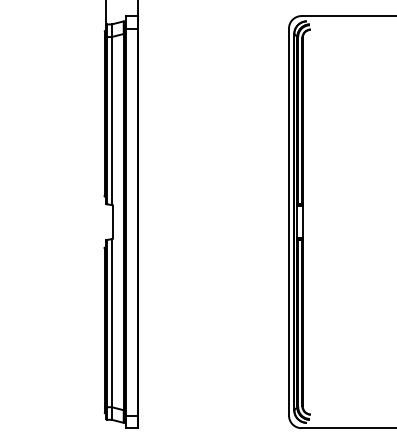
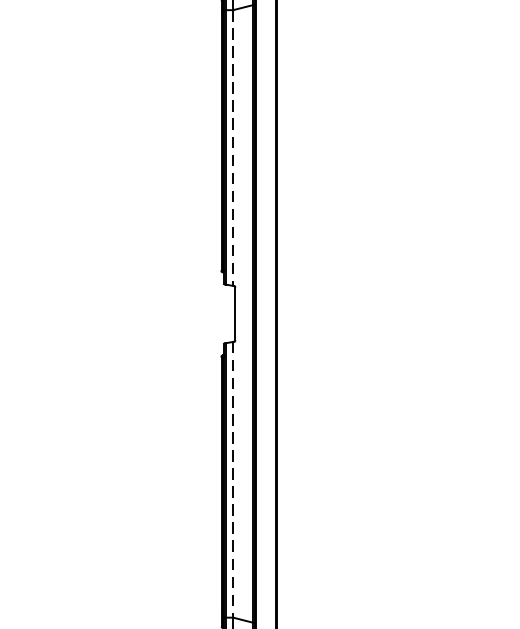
line: (111, 121) -> (232, 148), solid -> dashed
line: (111, 323) -> (232, 480), solid -> dashed

